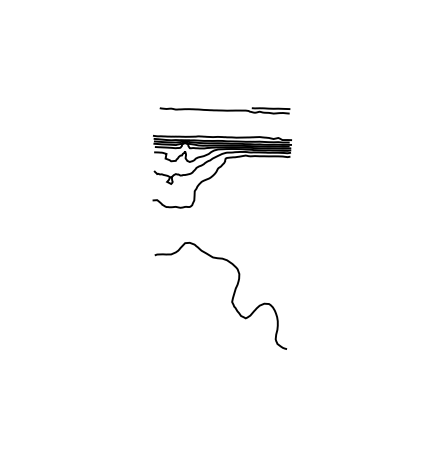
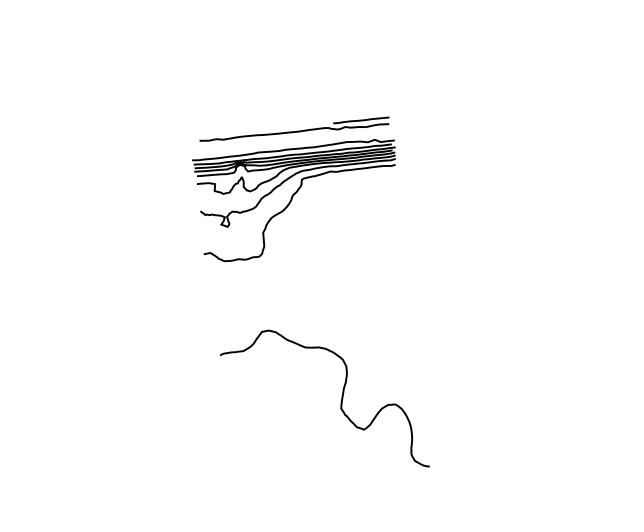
part: (221, 171) -> (298, 199), moved

